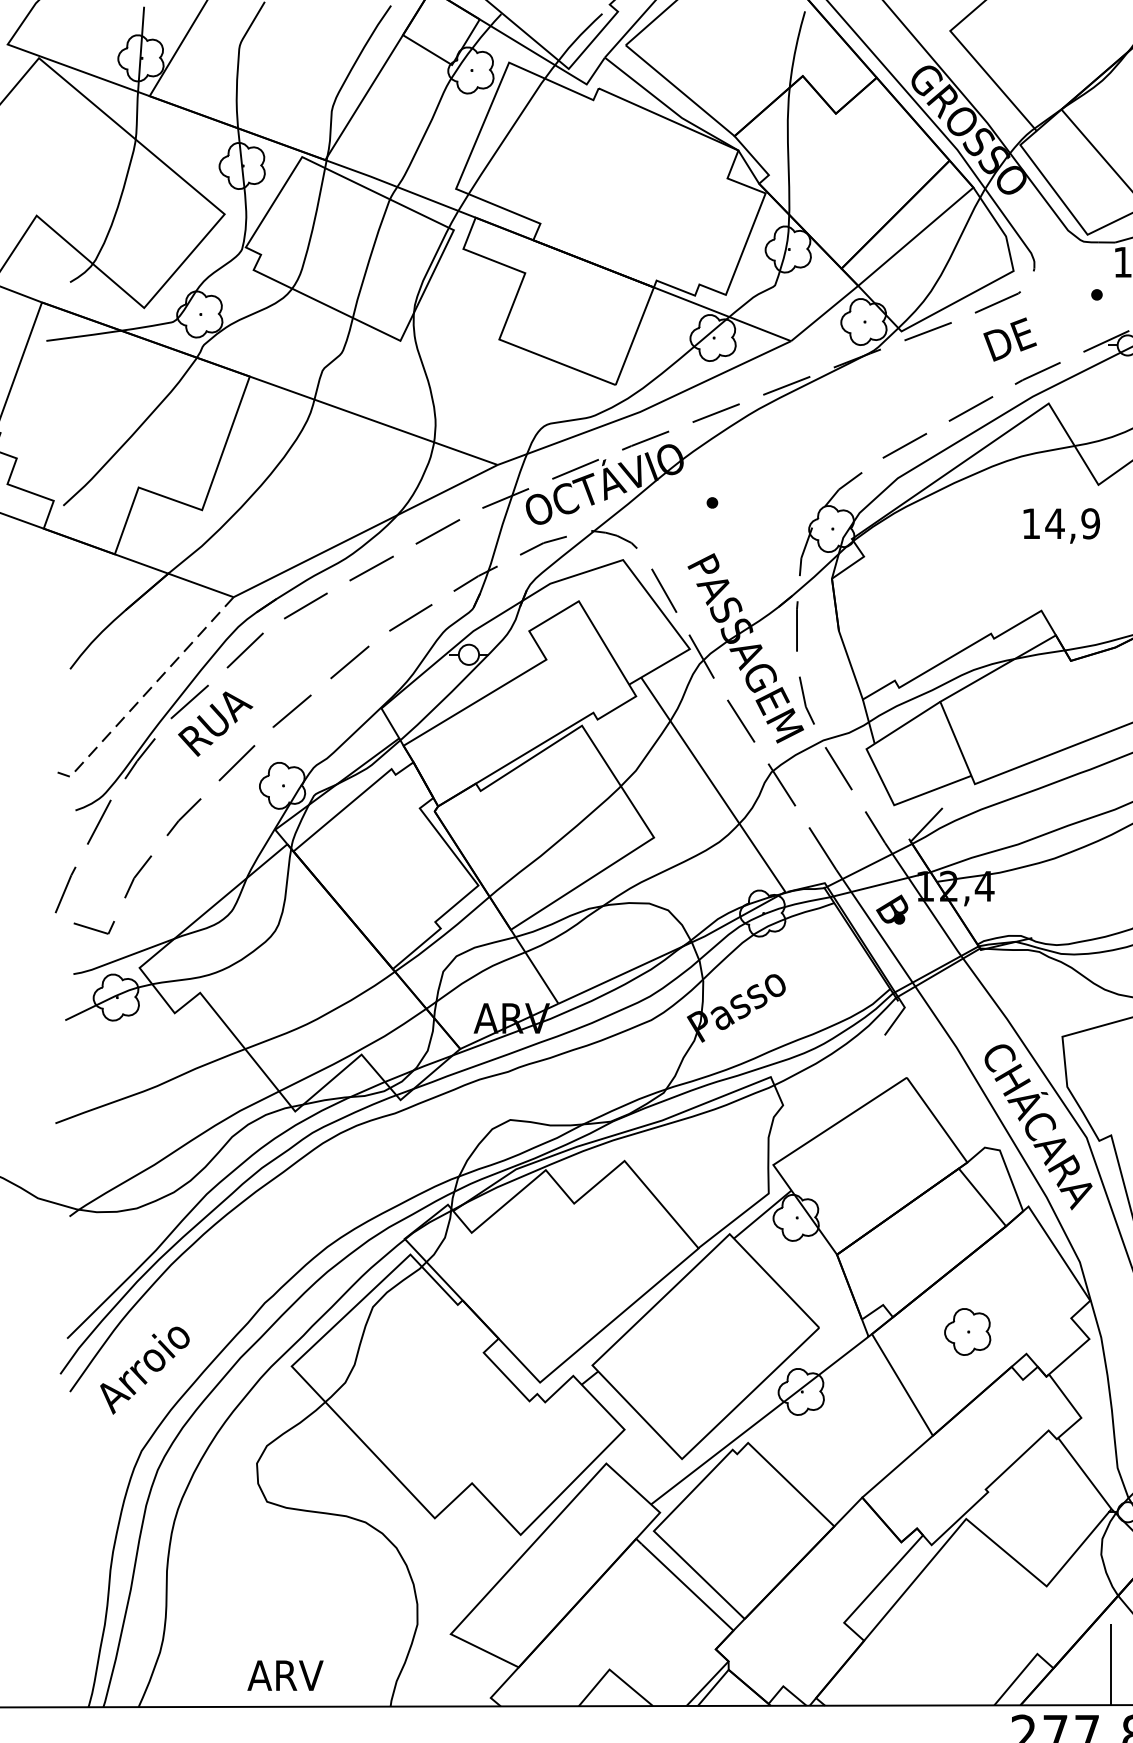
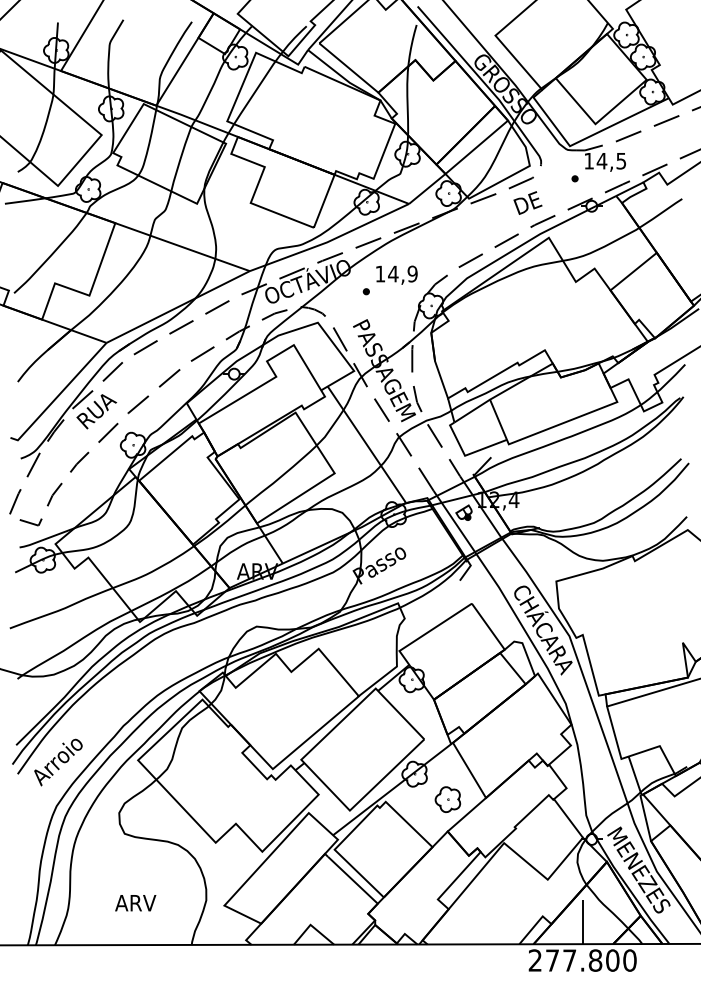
text: (1060, 524) -> (396, 274), moved
line: (145, 694) -> (58, 395), dashed -> solid
part: (966, 1331) -> (447, 799), moved
text: (285, 1676) -> (135, 903), moved

